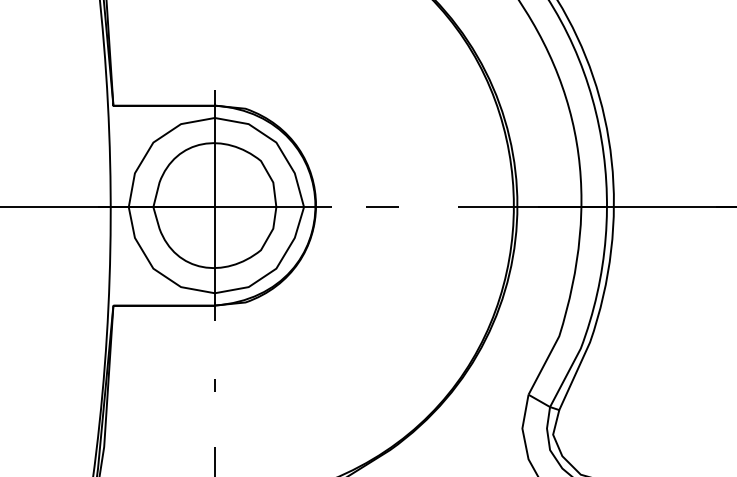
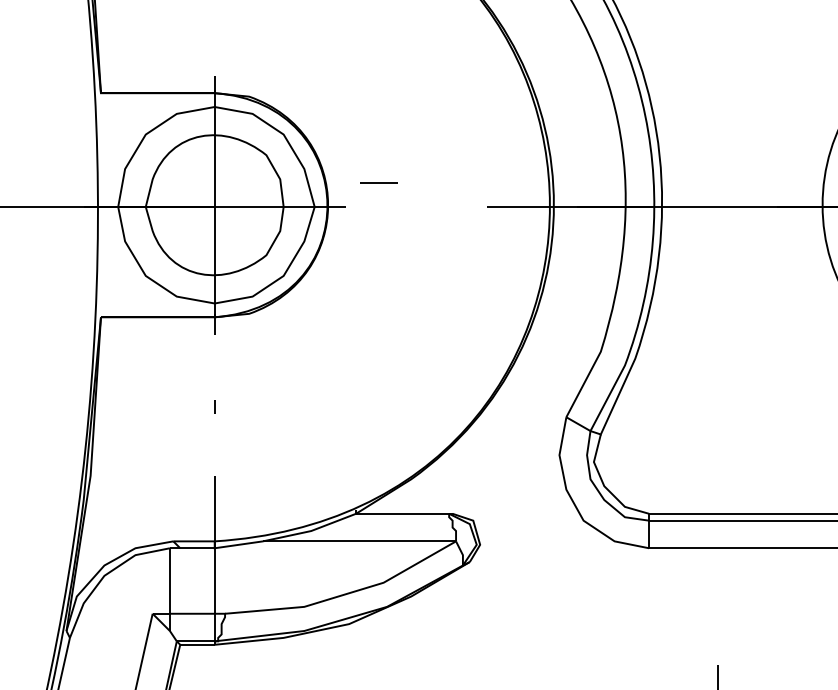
line: (382, 206) -> (378, 182), moved

